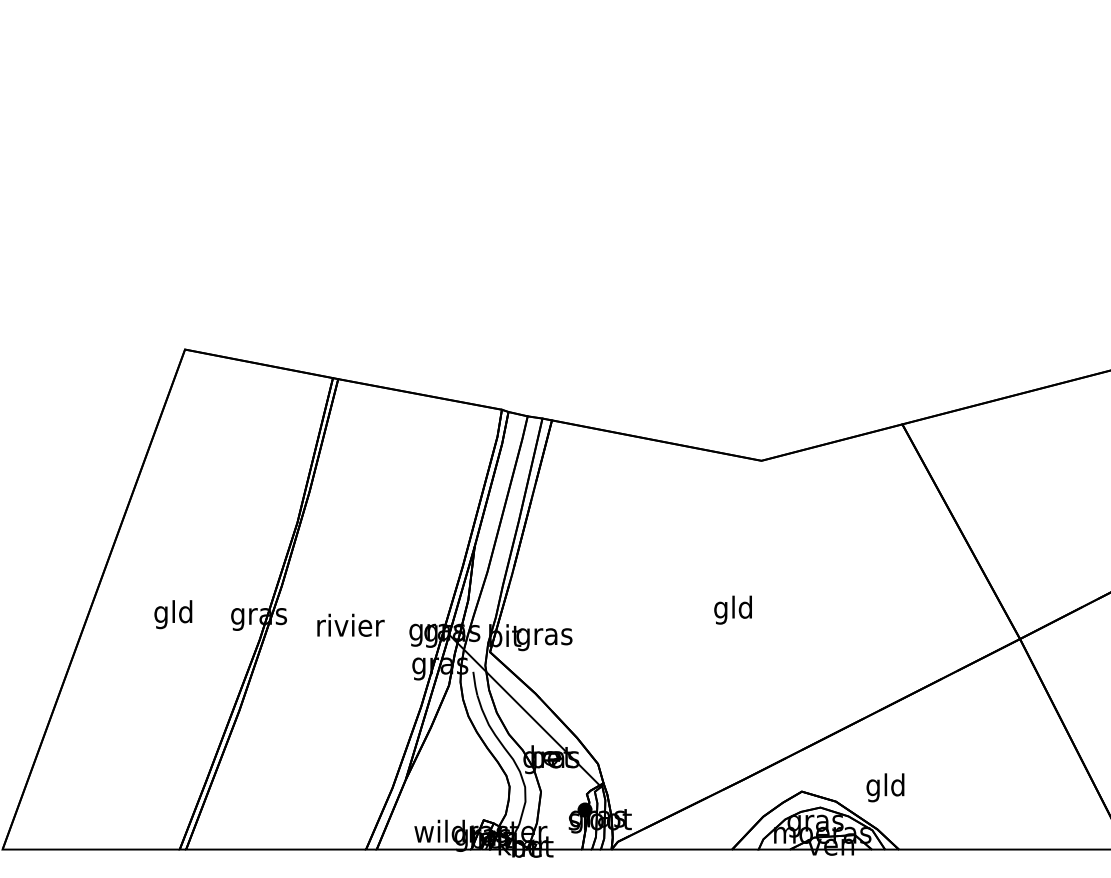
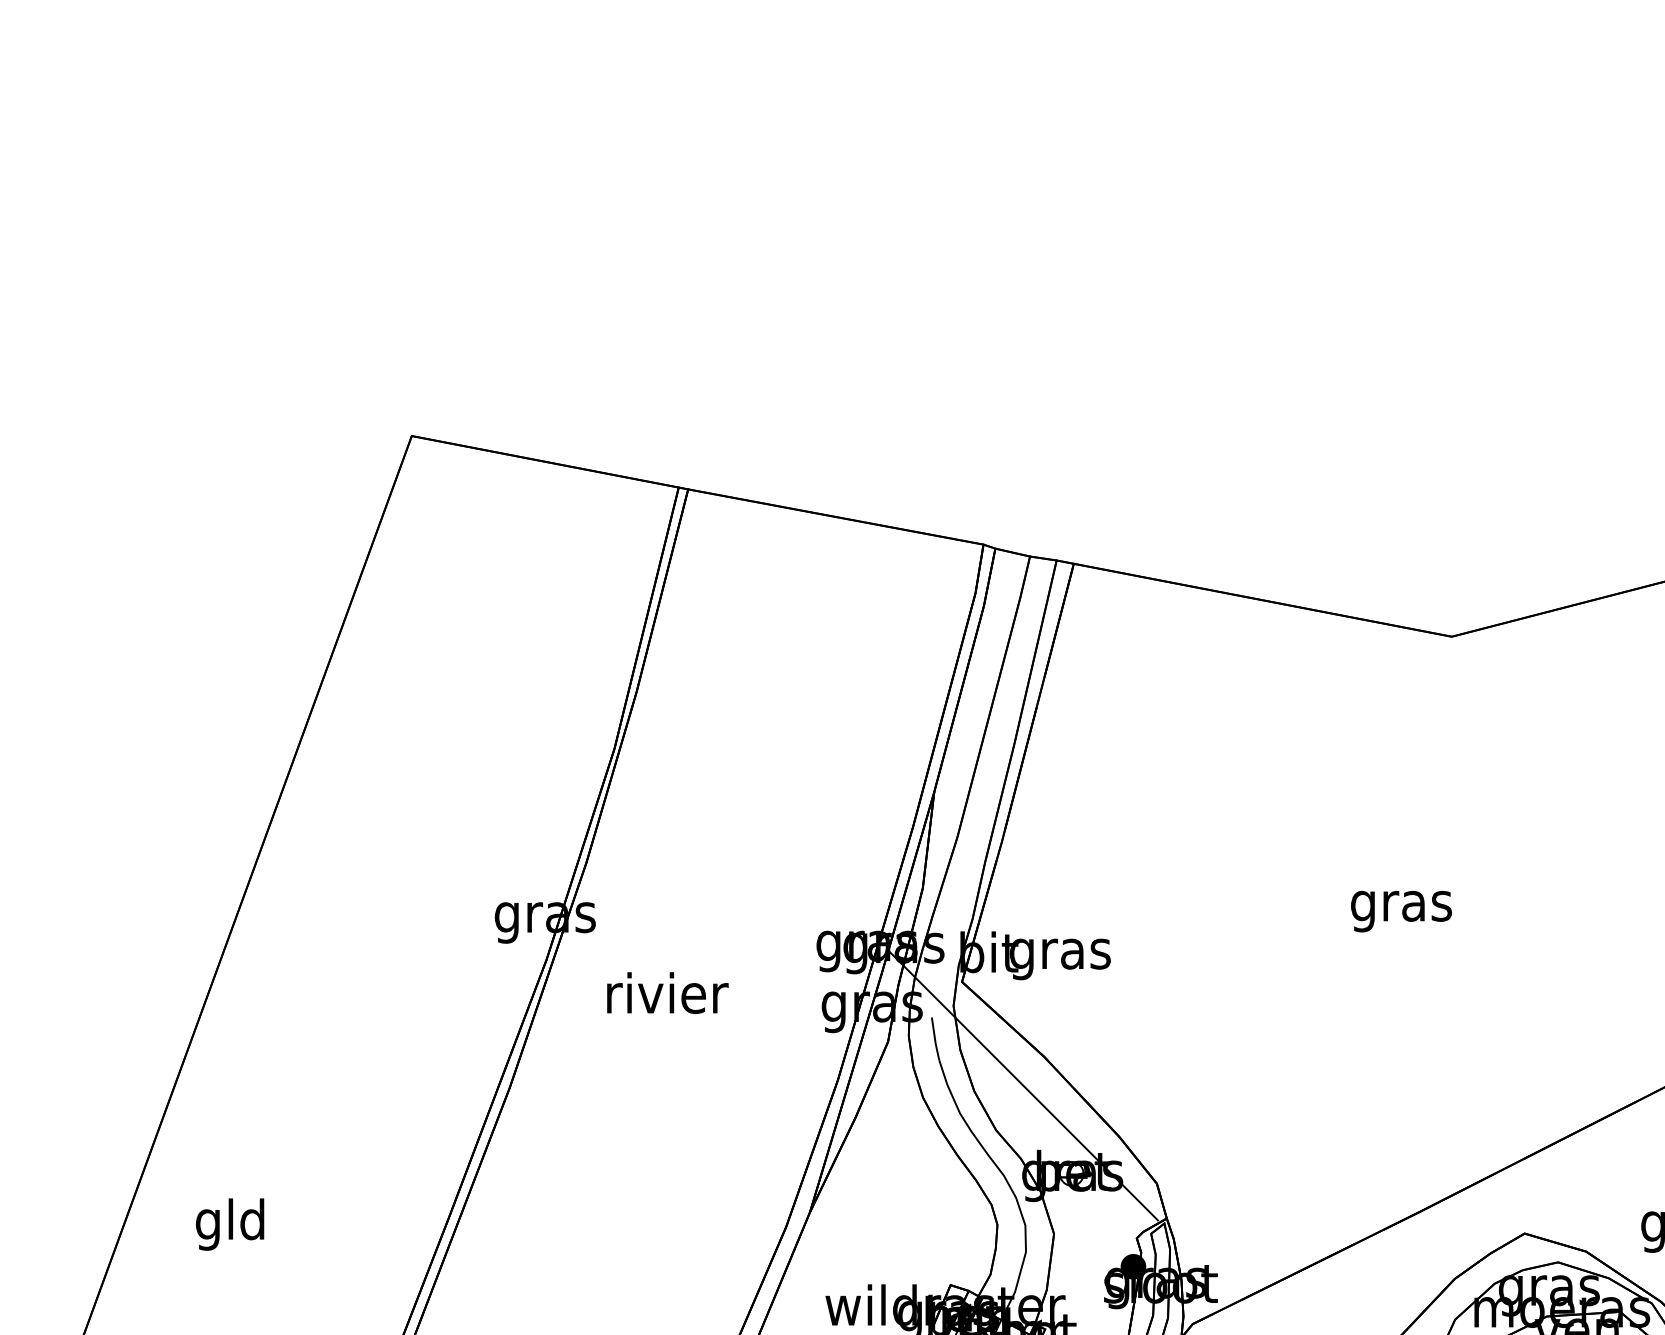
text: (733, 609) -> (1401, 904), gld -> gras
text: (173, 614) -> (230, 1224), moved
text: (350, 624) -> (666, 991), moved

